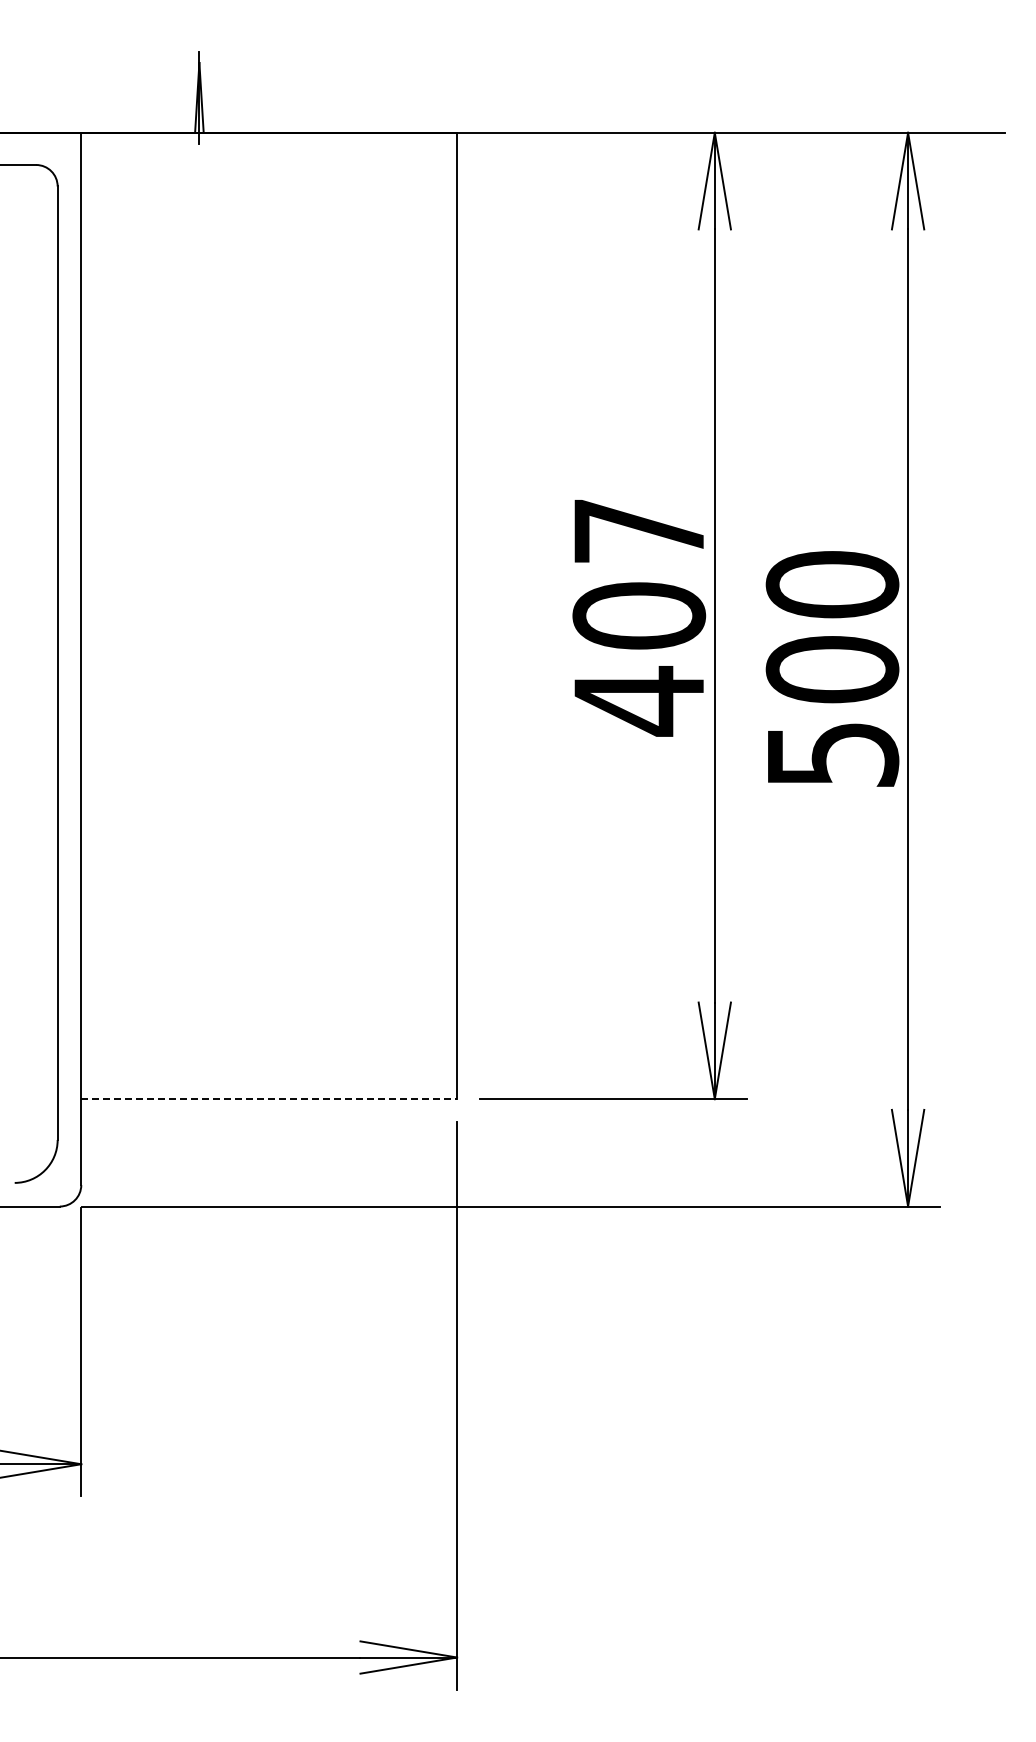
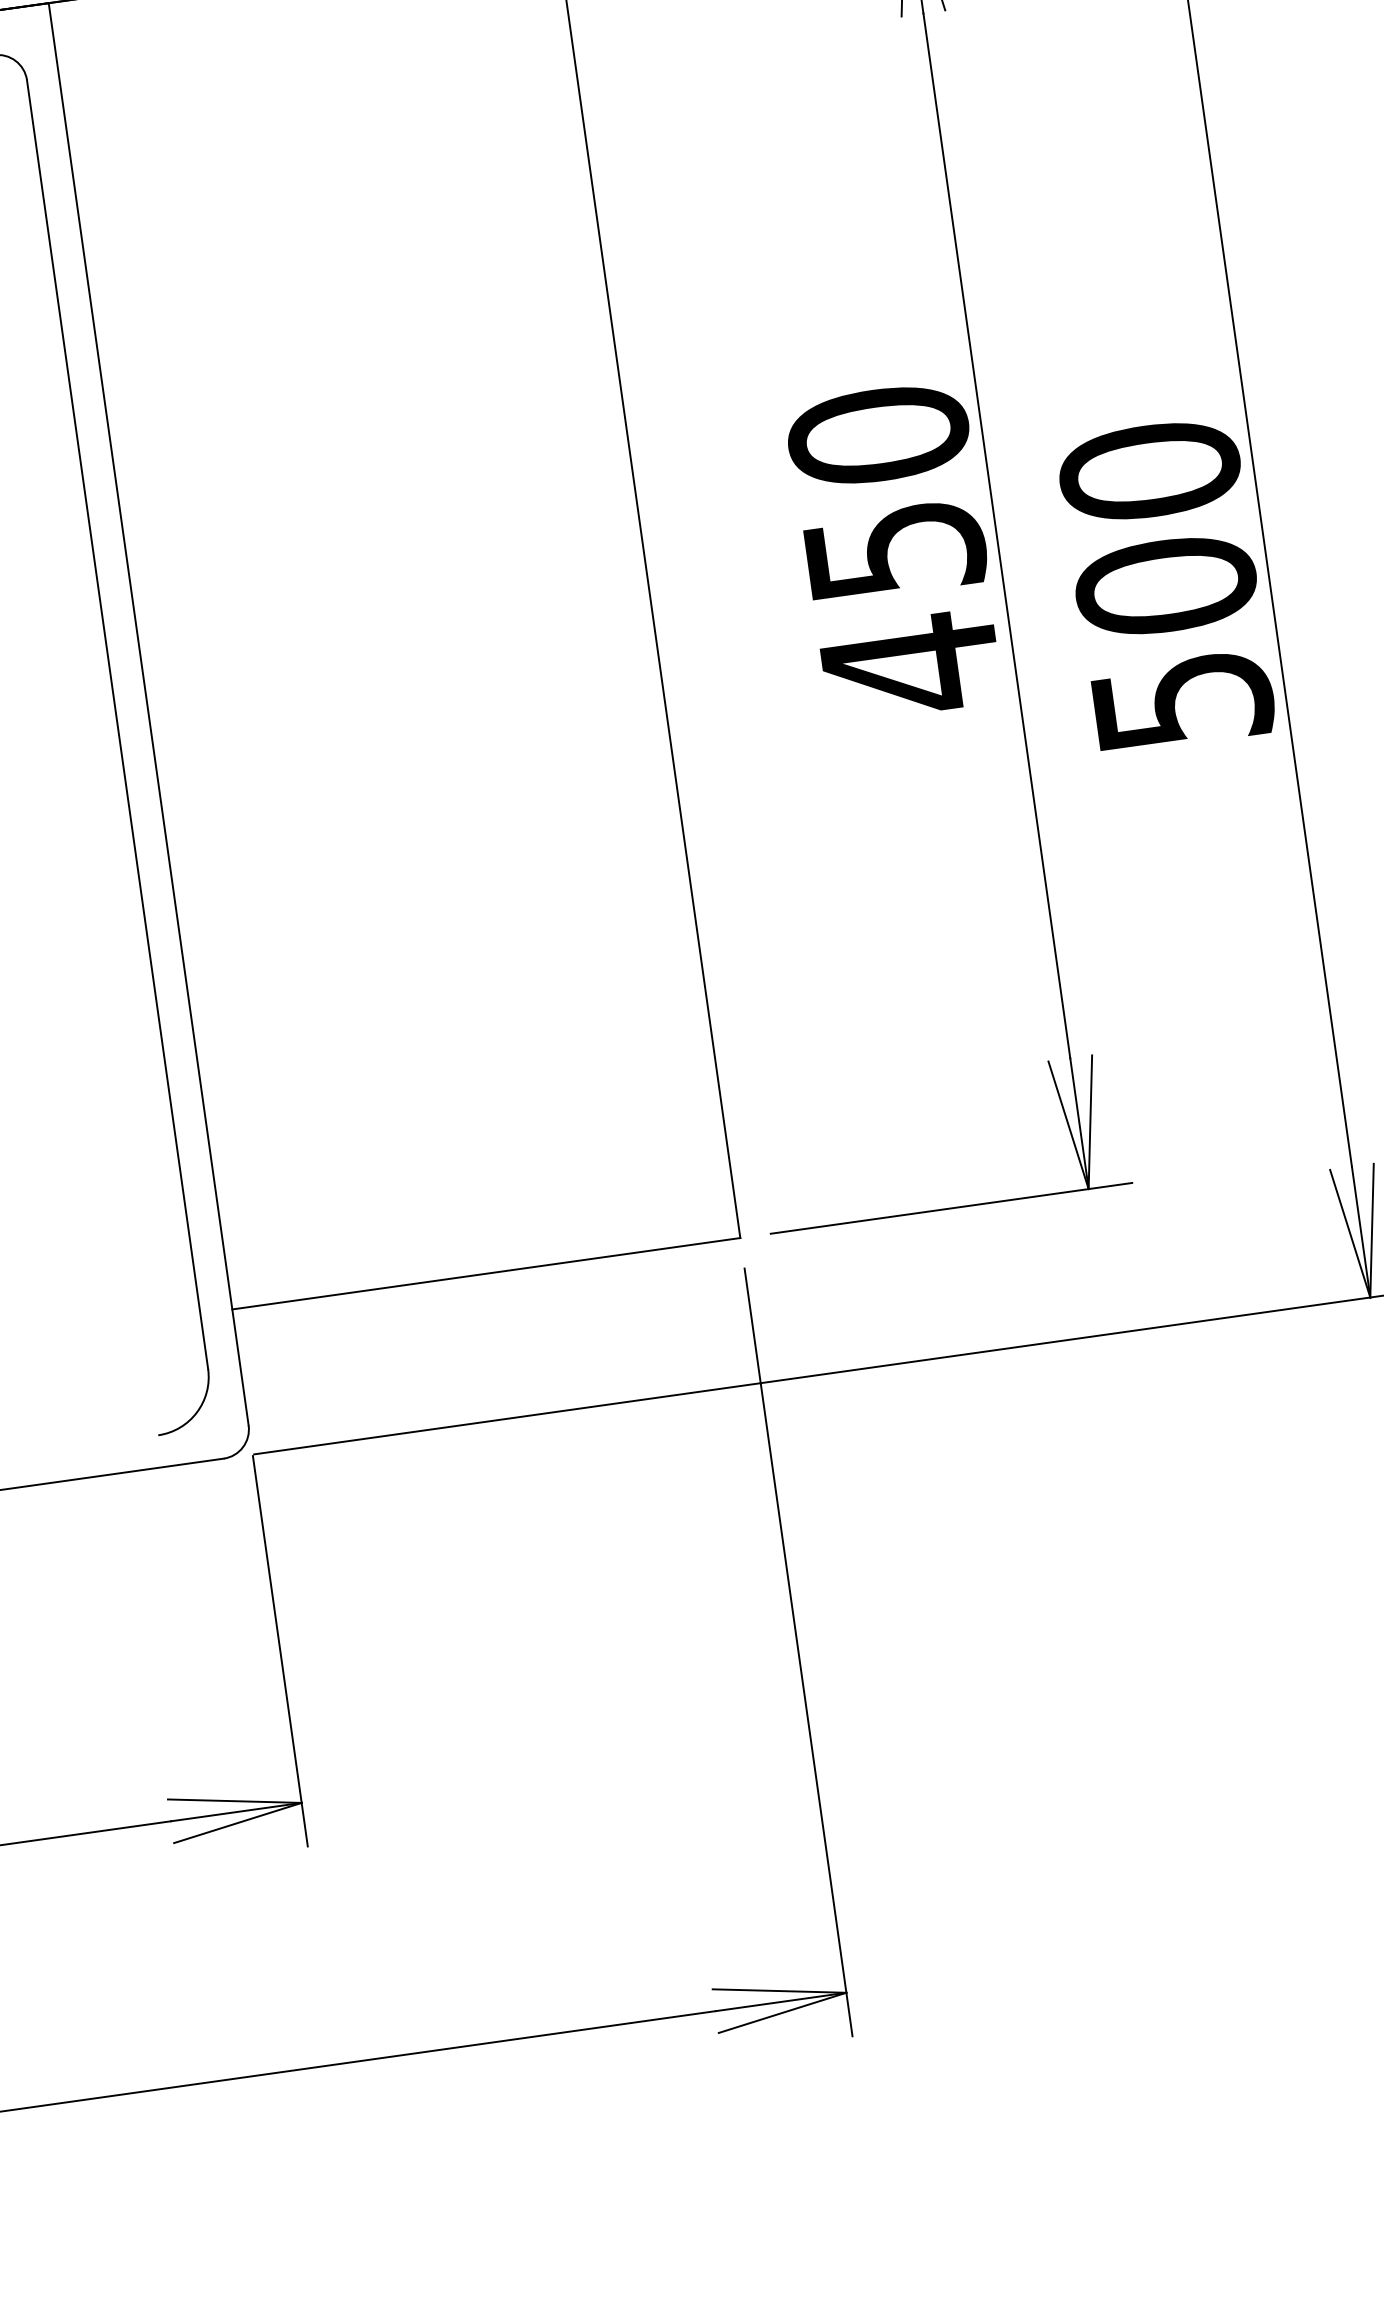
text: (639, 573) -> (886, 492), 407 -> 450
line: (269, 1099) -> (486, 1274), dashed -> solid

